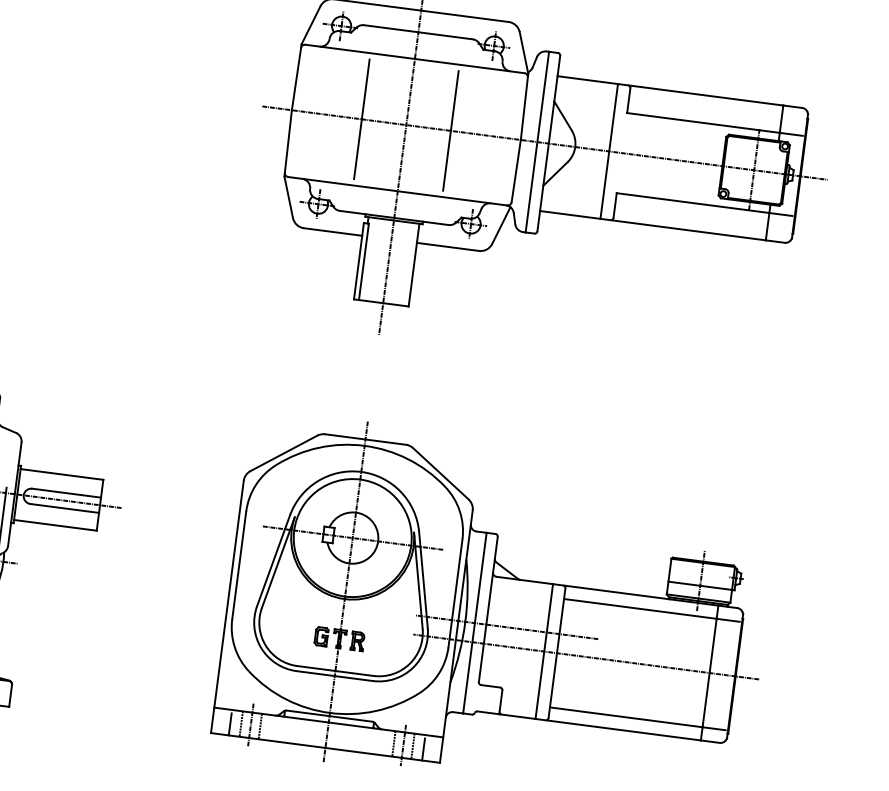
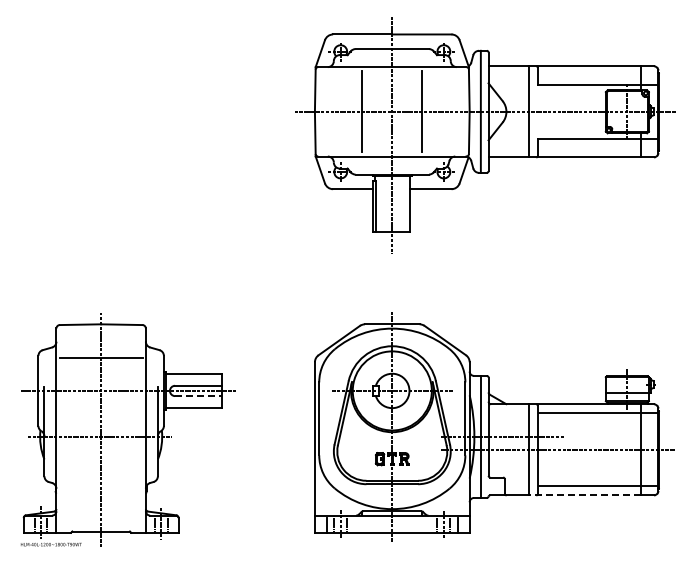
line: (64, 509) -> (198, 396), solid -> dashed
line: (618, 729) -> (585, 495), solid -> dashed

